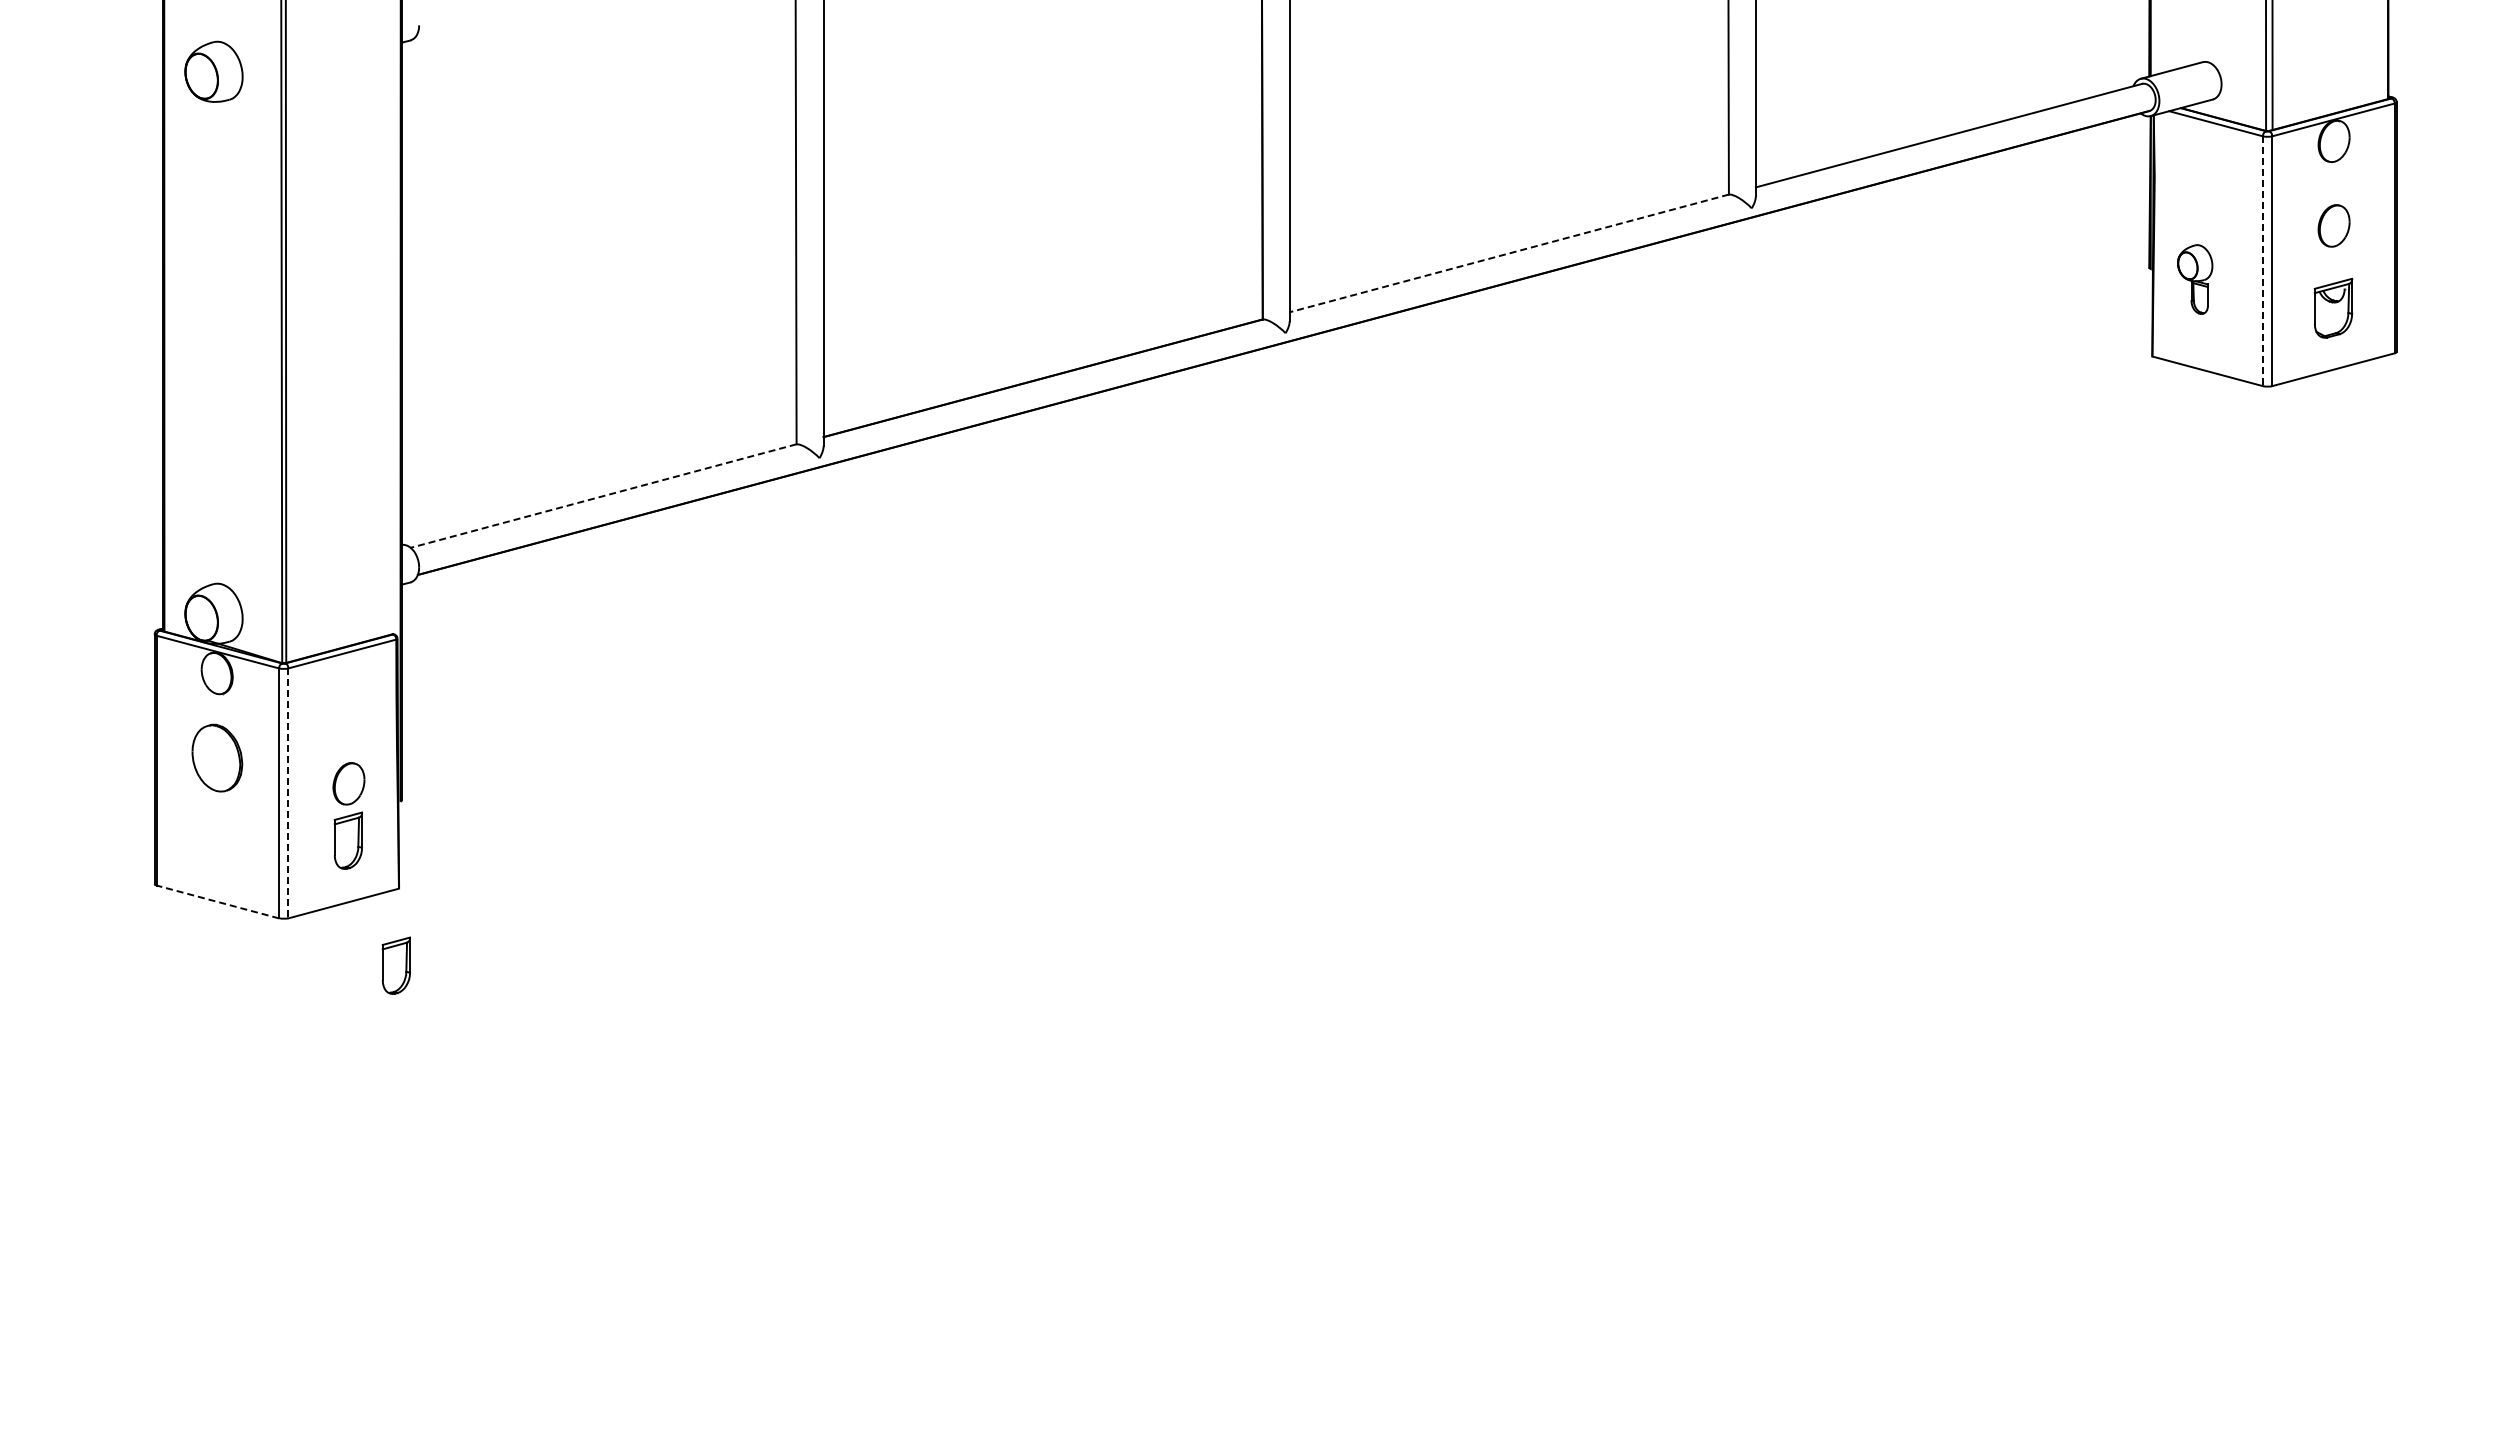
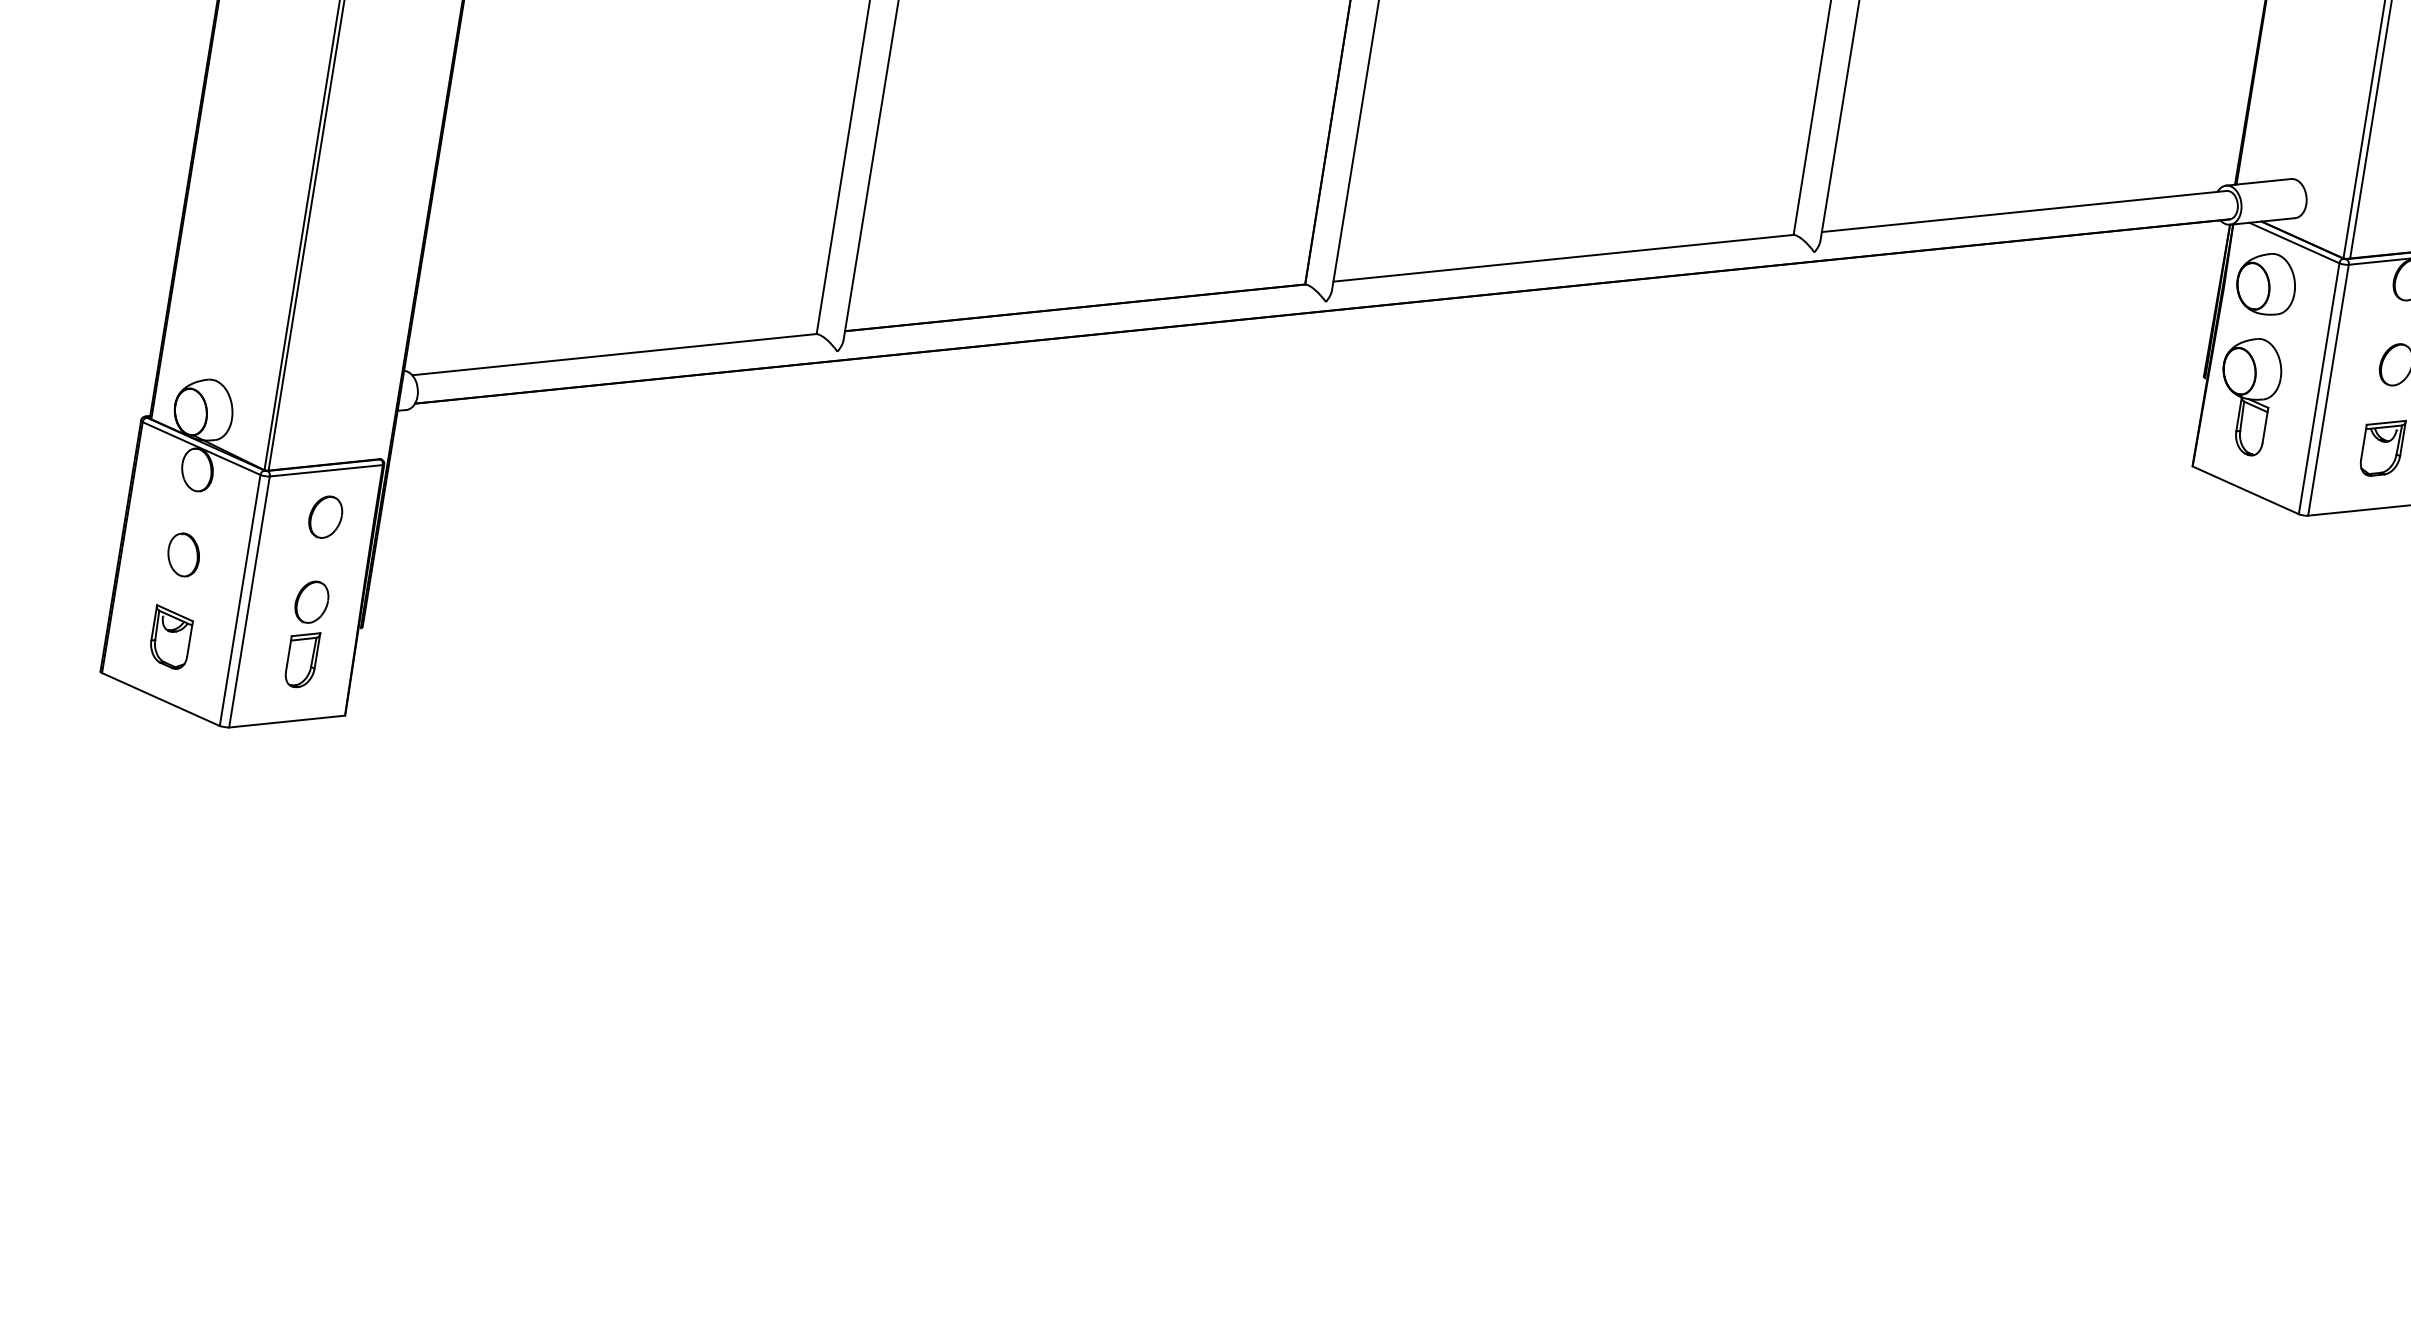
part: (2194, 167) -> (2265, 283), added
line: (1508, 253) -> (1562, 258), dashed -> solid
line: (2262, 261) -> (2318, 388), dashed -> solid
part: (2194, 279) -> (2247, 395), size x1.67
line: (603, 496) -> (614, 355), dashed -> solid
part: (348, 698) -> (325, 516), added
part: (216, 757) -> (183, 554), size x0.62
line: (288, 793) -> (249, 602), dashed -> solid
part: (217, 840) -> (170, 637), added
line: (217, 901) -> (160, 699), dashed -> solid
part: (395, 965) -> (329, 792), removed

